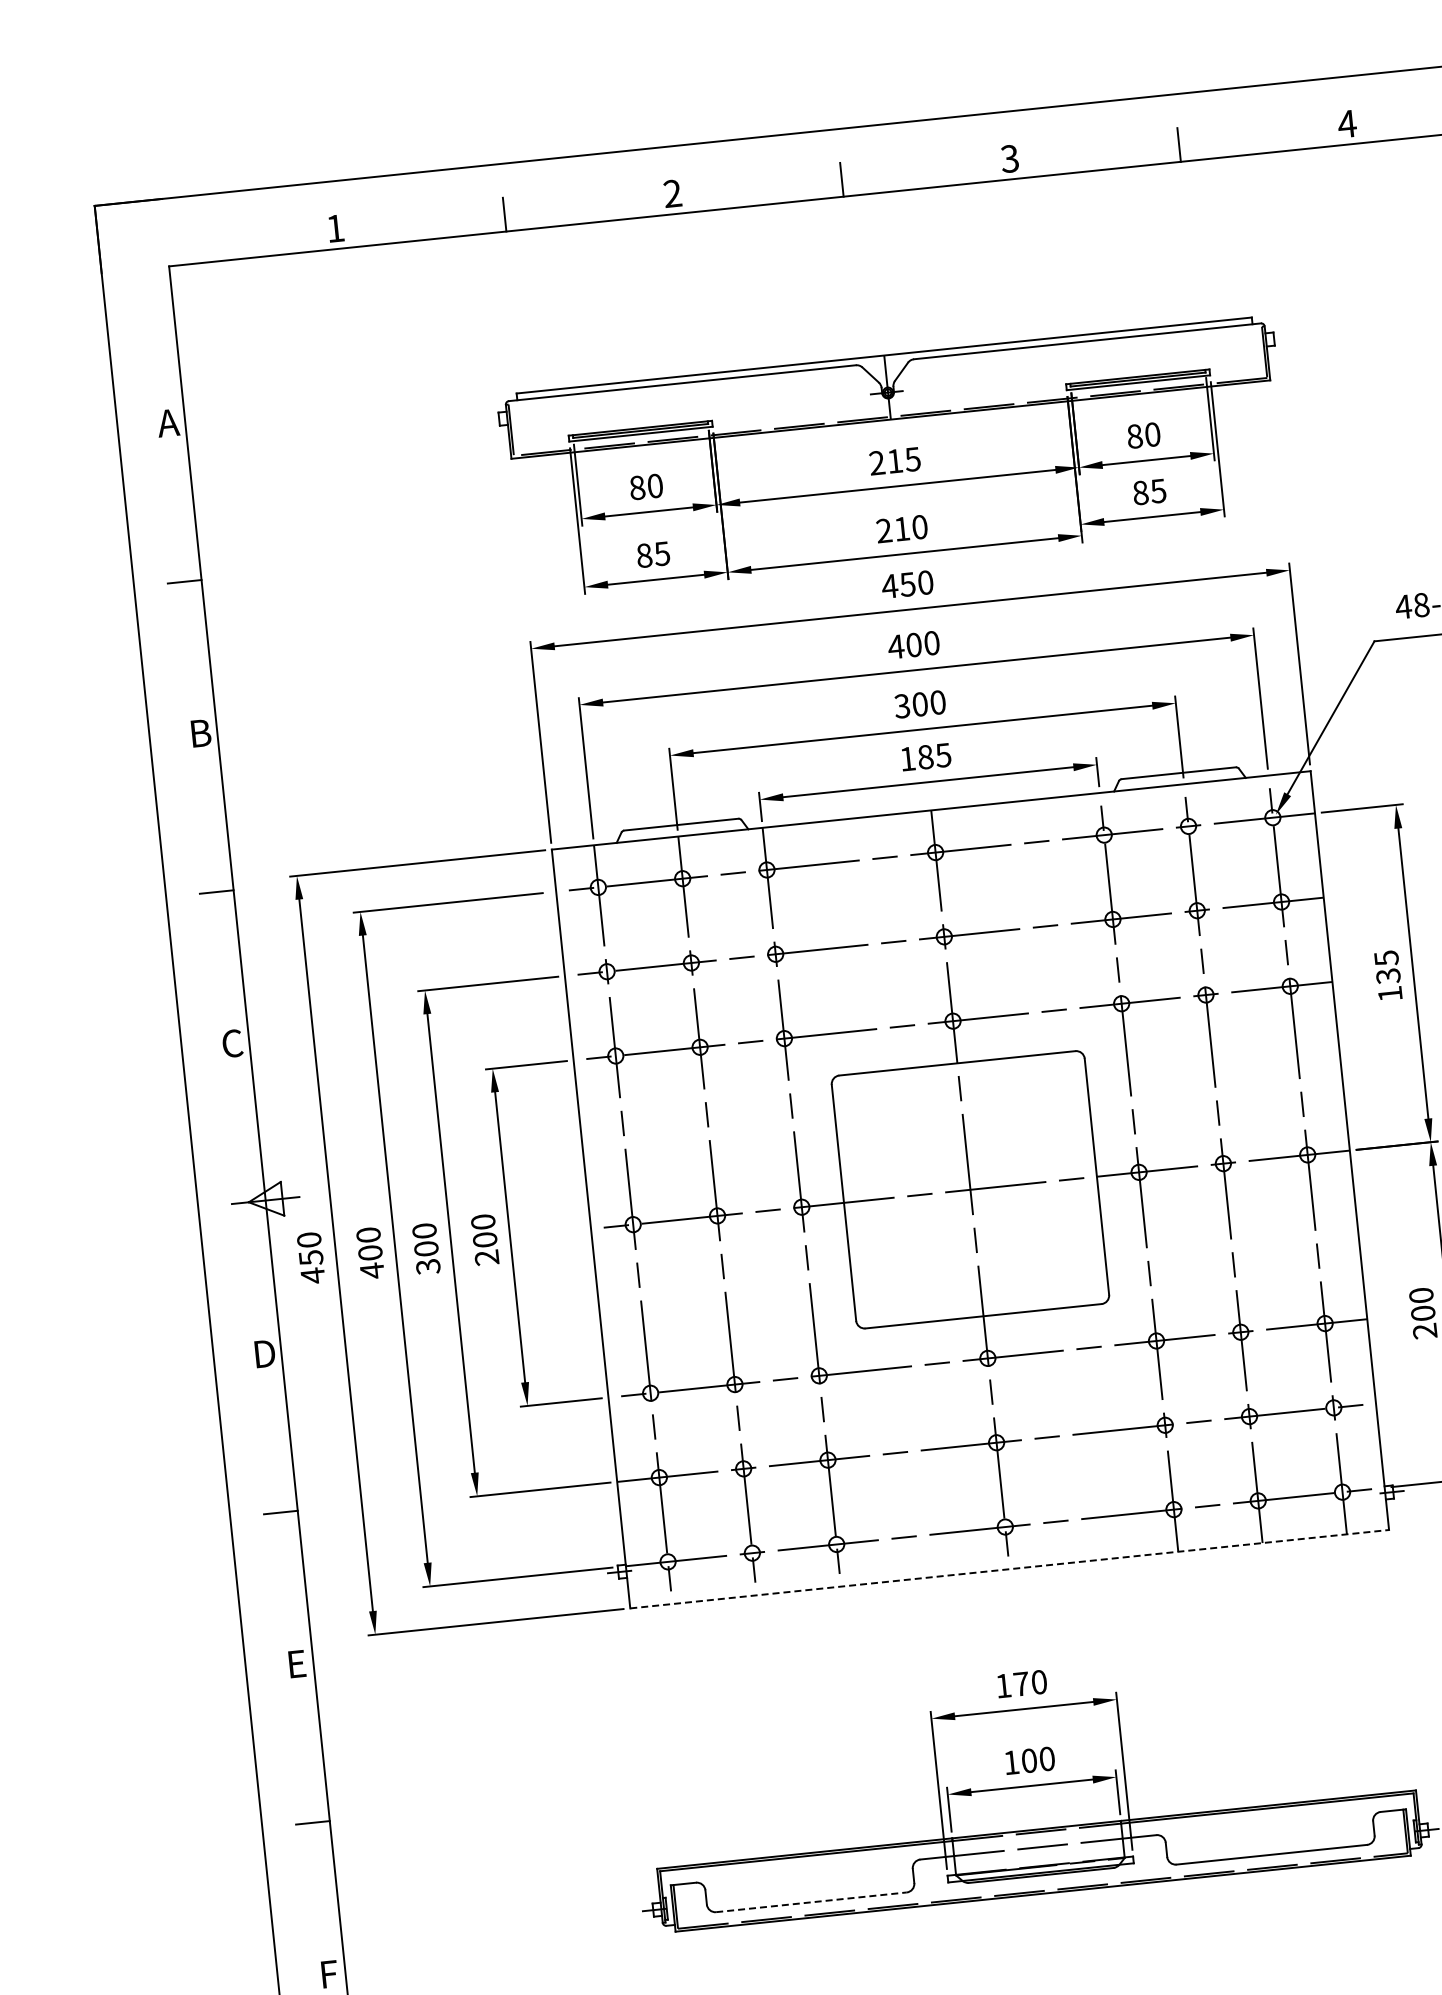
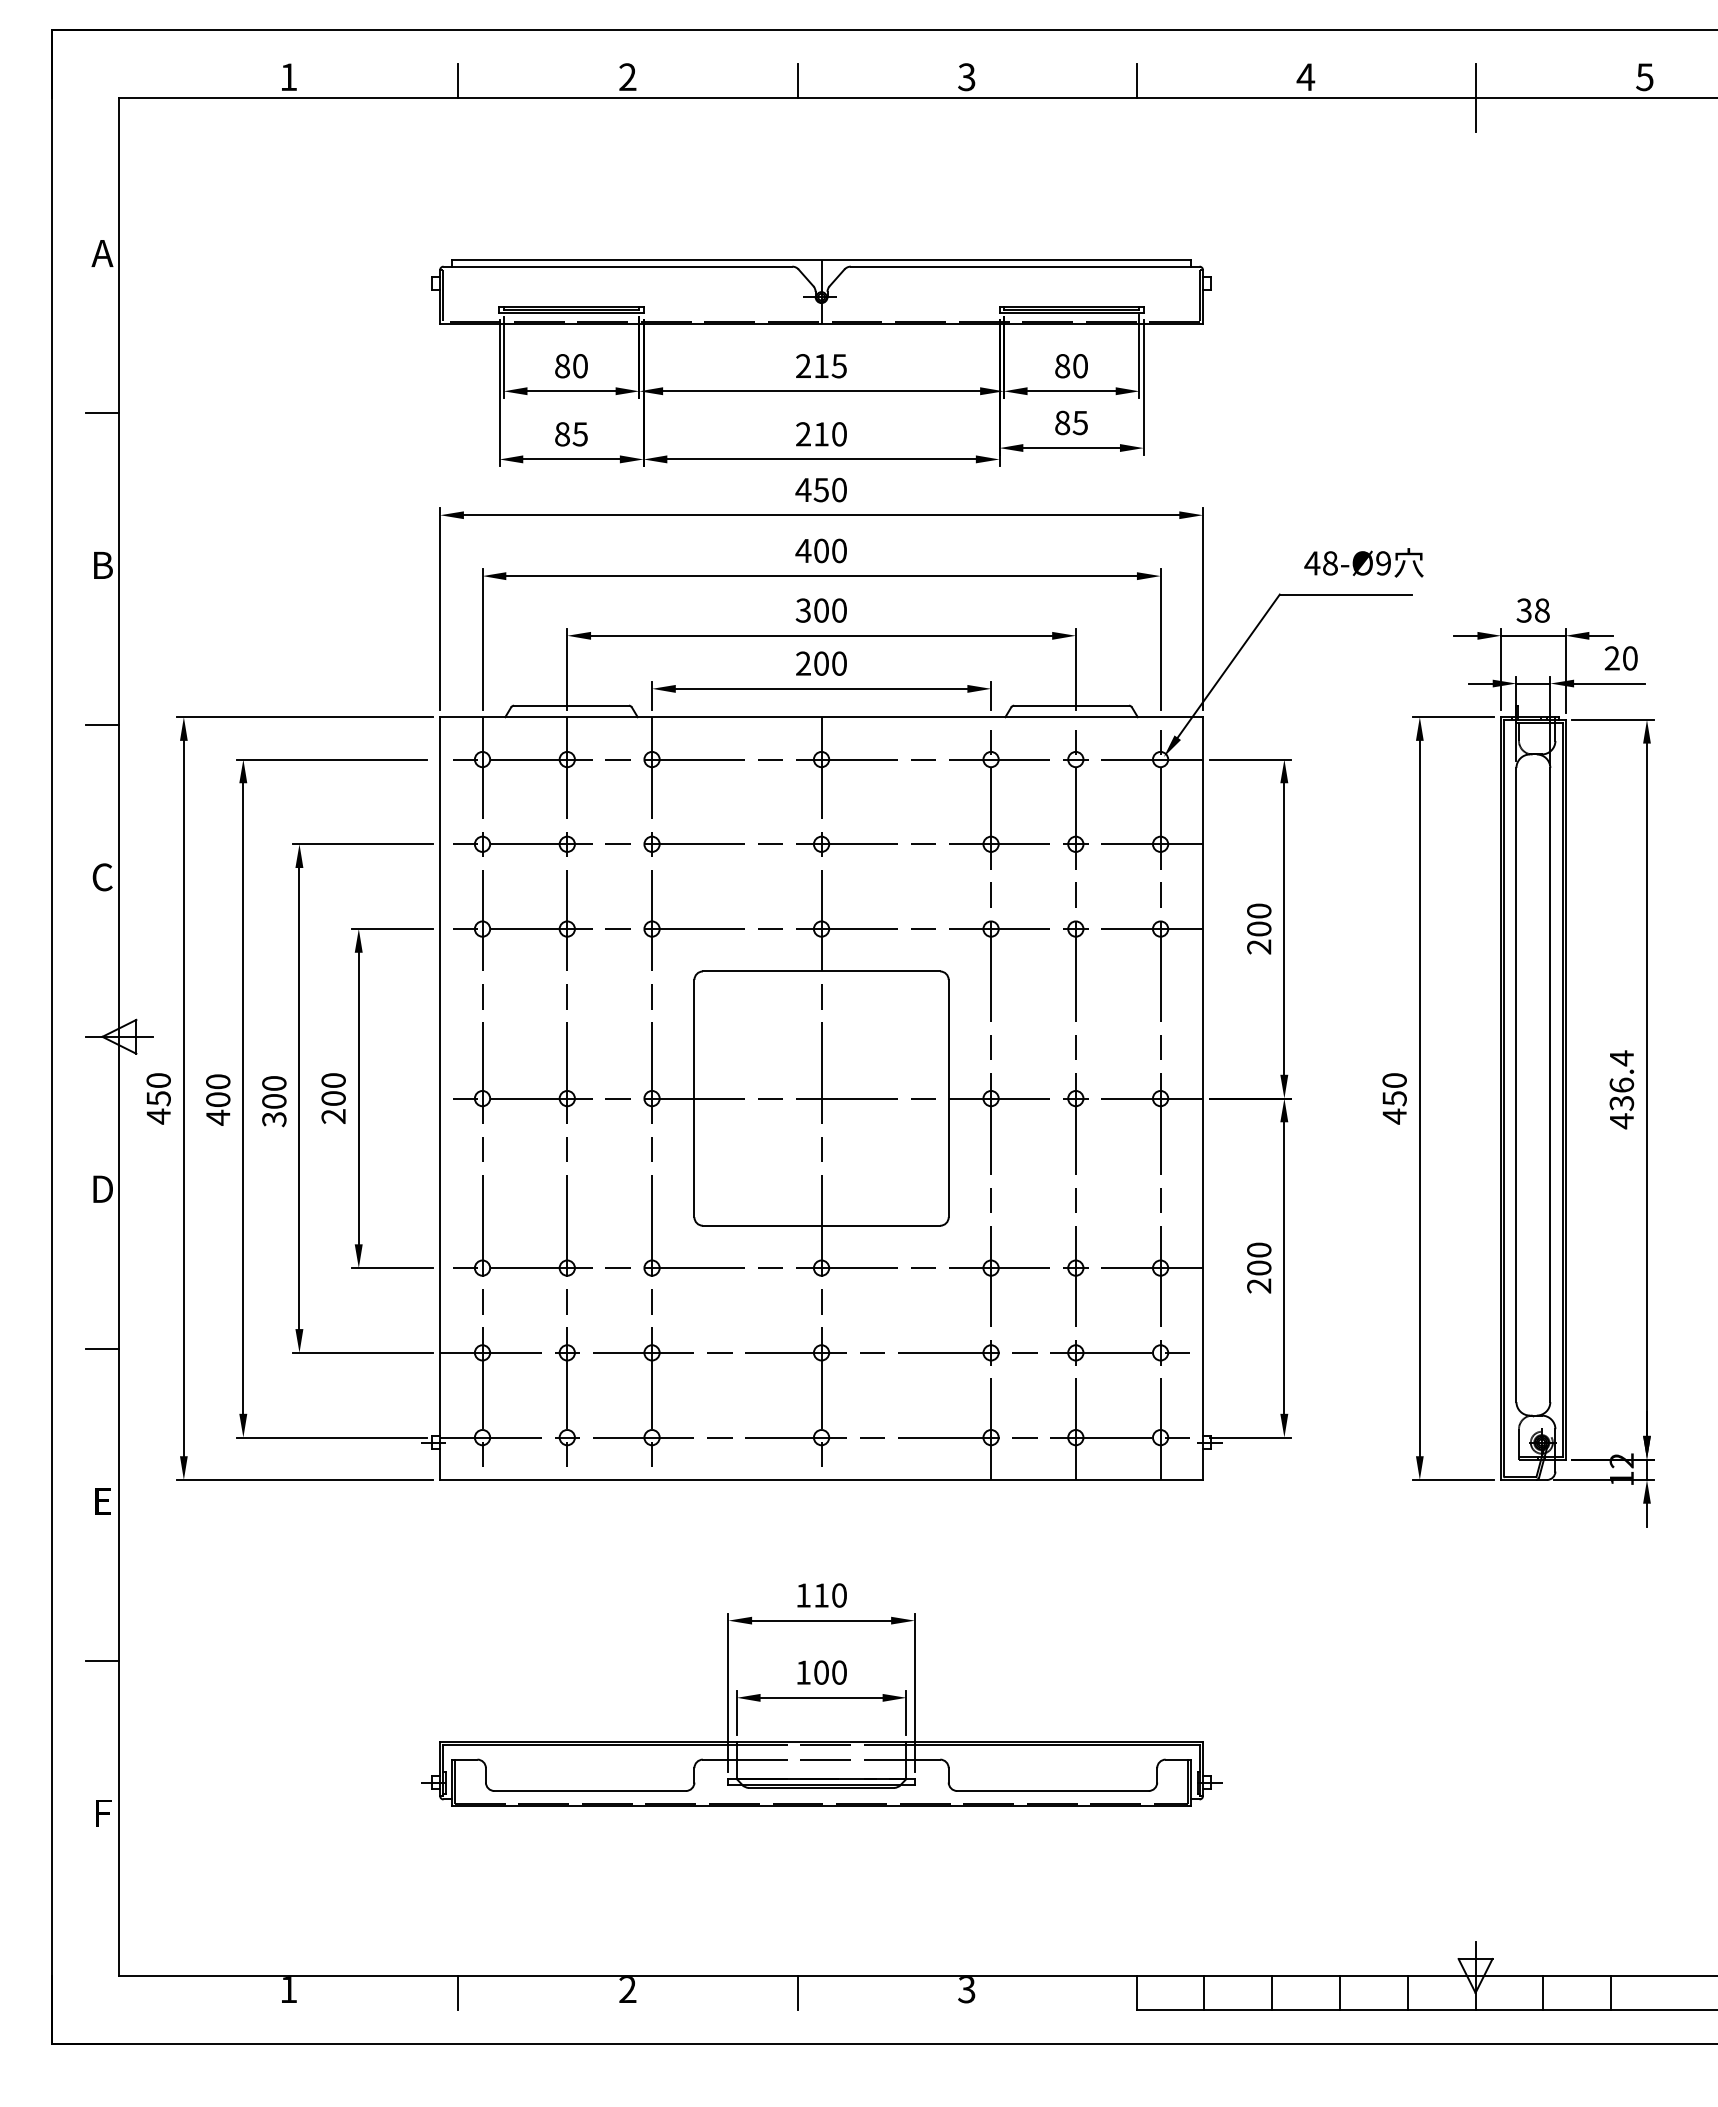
text: (925, 757) -> (821, 663), 185 -> 200
text: (1388, 975) -> (1259, 928), 135 -> 200
line: (1010, 1569) -> (822, 1480), dashed -> solid
text: (1021, 1684) -> (821, 1595), 170 -> 110
line: (811, 1902) -> (590, 1791), dashed -> solid

